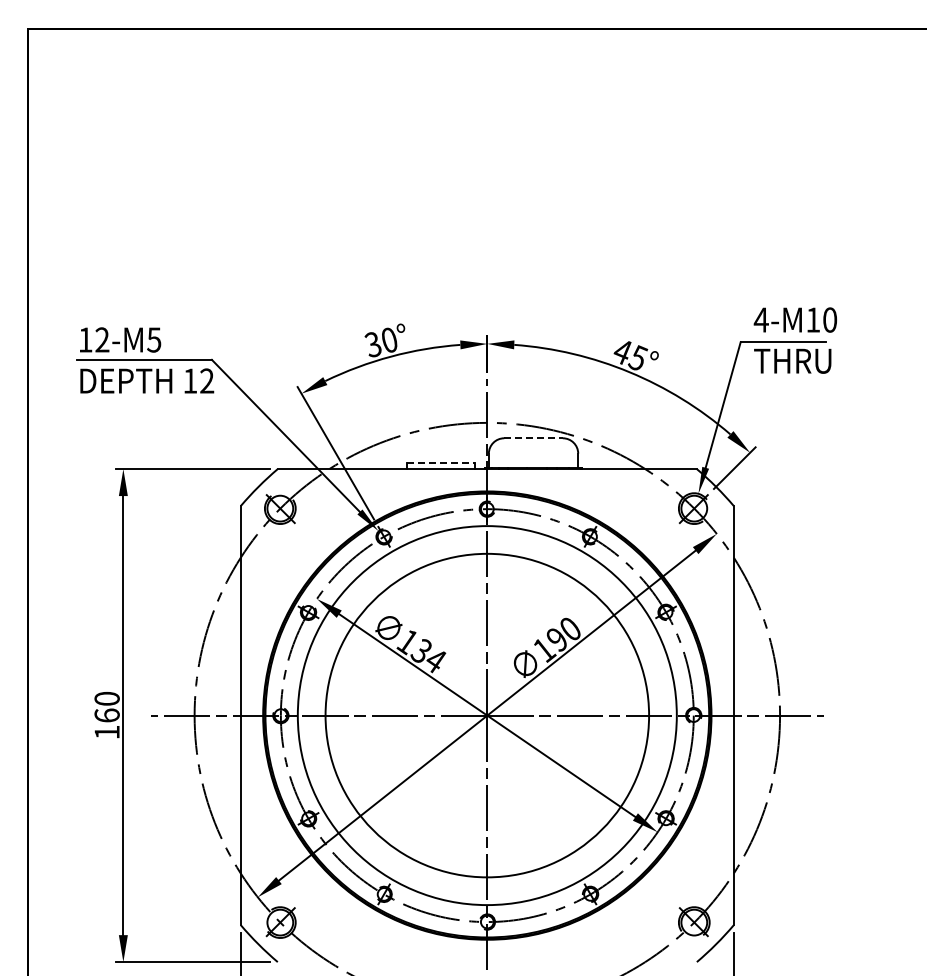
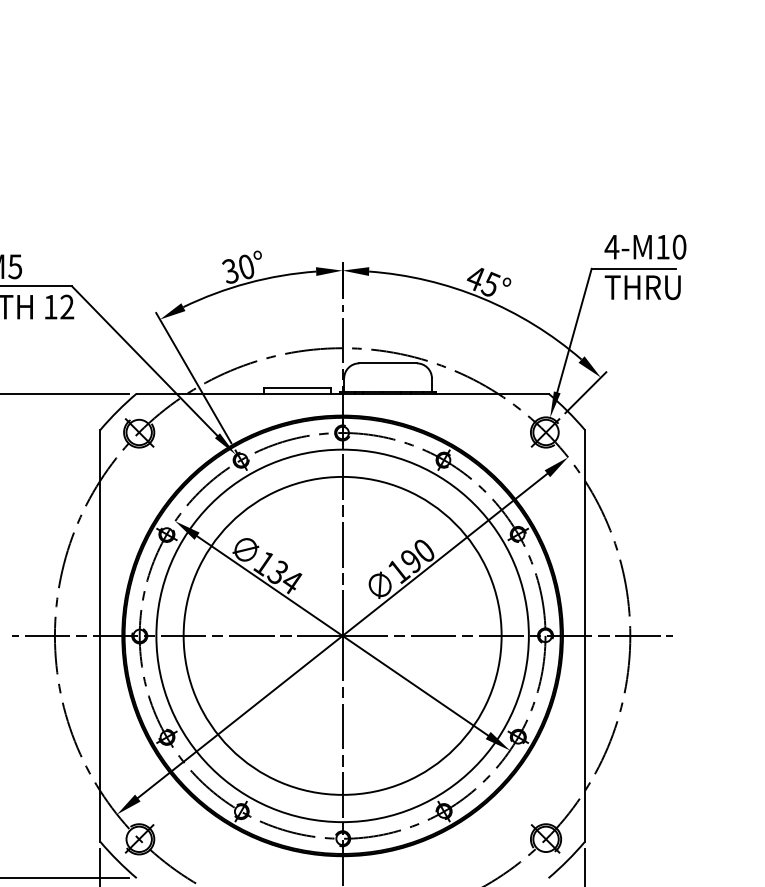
line: (534, 438) -> (388, 363), dashed -> solid
line: (441, 462) -> (297, 387), dashed -> solid

